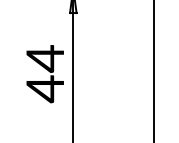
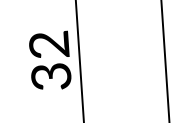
text: (45, 74) -> (50, 61), 44 -> 32

